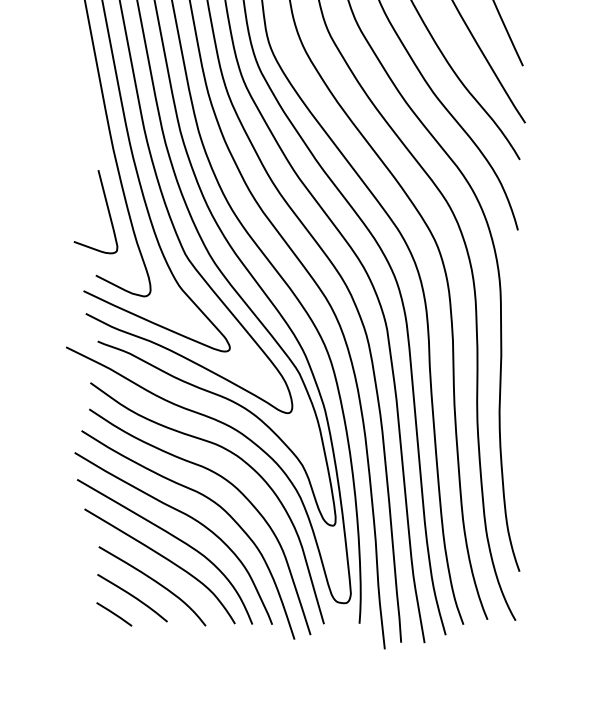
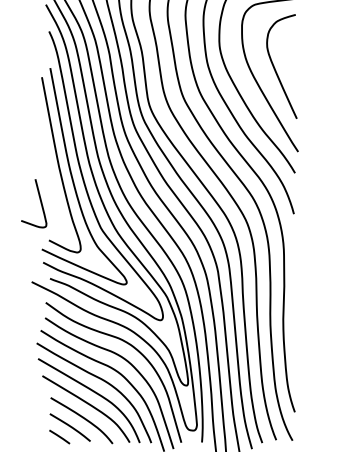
curve: (107, 211) -> (40, 203), moved

